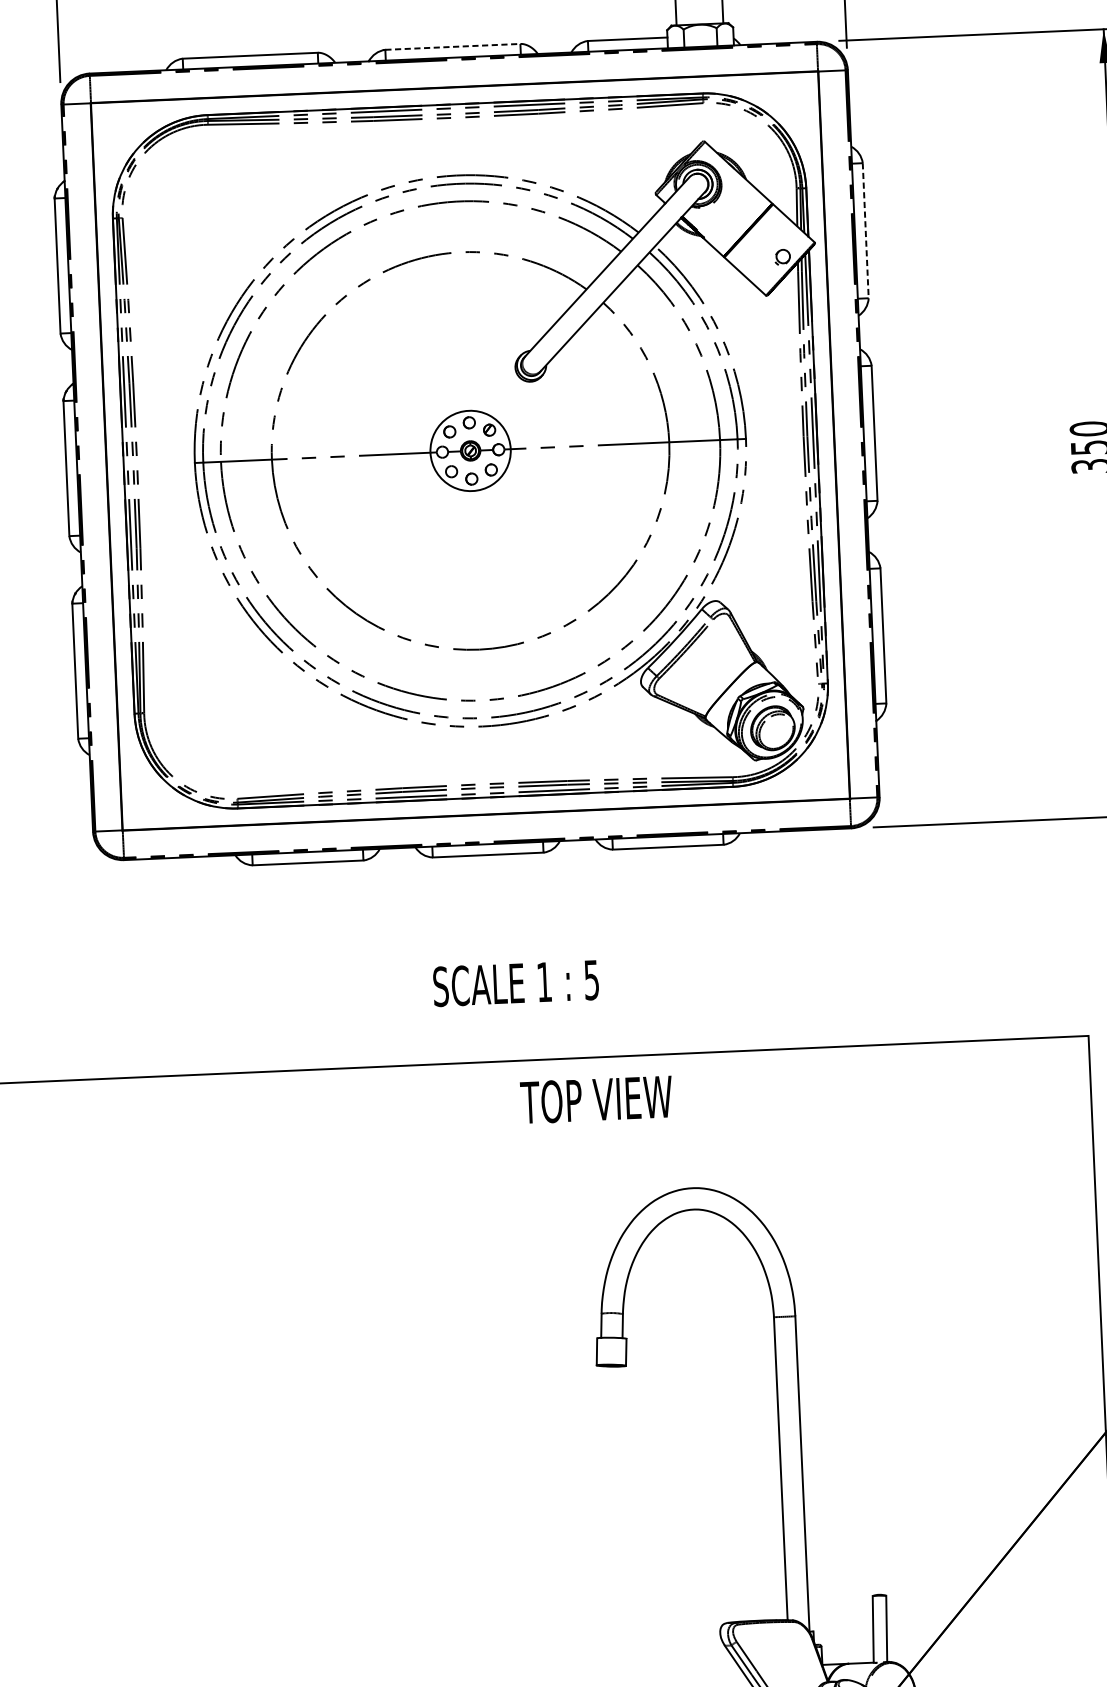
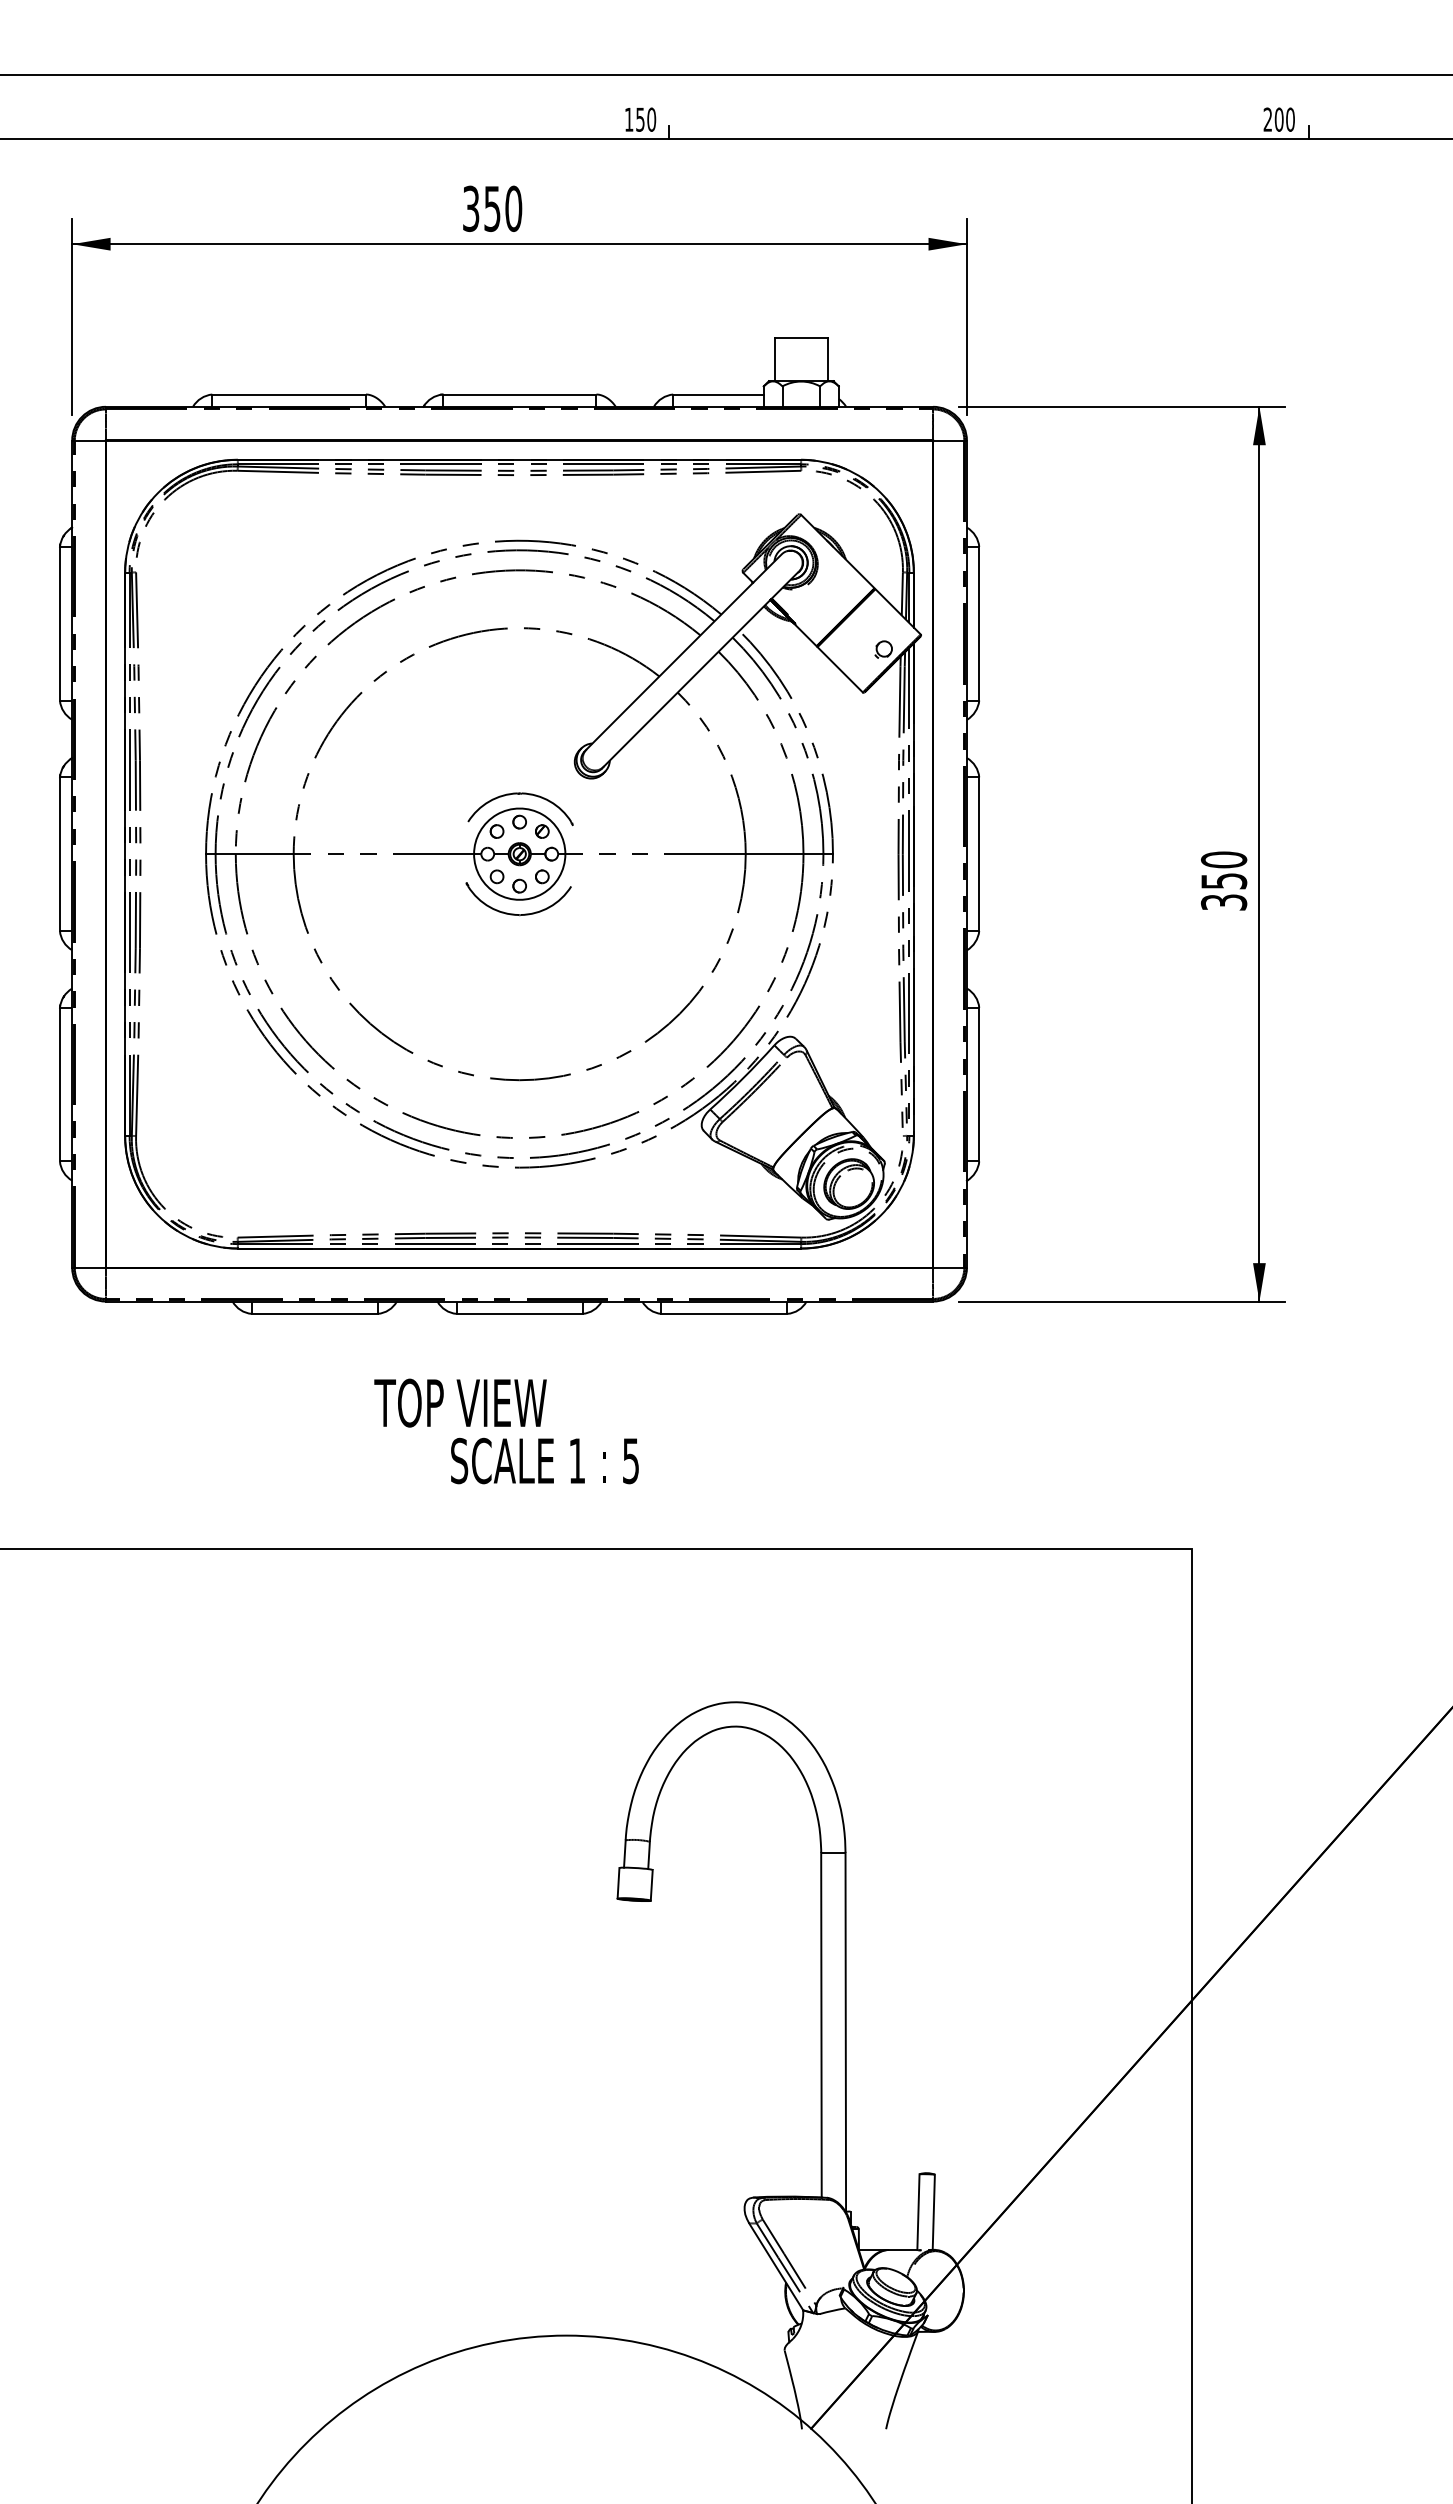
line: (452, 46) -> (519, 394), dashed -> solid
line: (865, 230) -> (979, 623), dashed -> solid
part: (469, 398) -> (520, 794), added
part: (468, 503) -> (514, 913), added
text: (596, 1099) -> (460, 1402), moved

